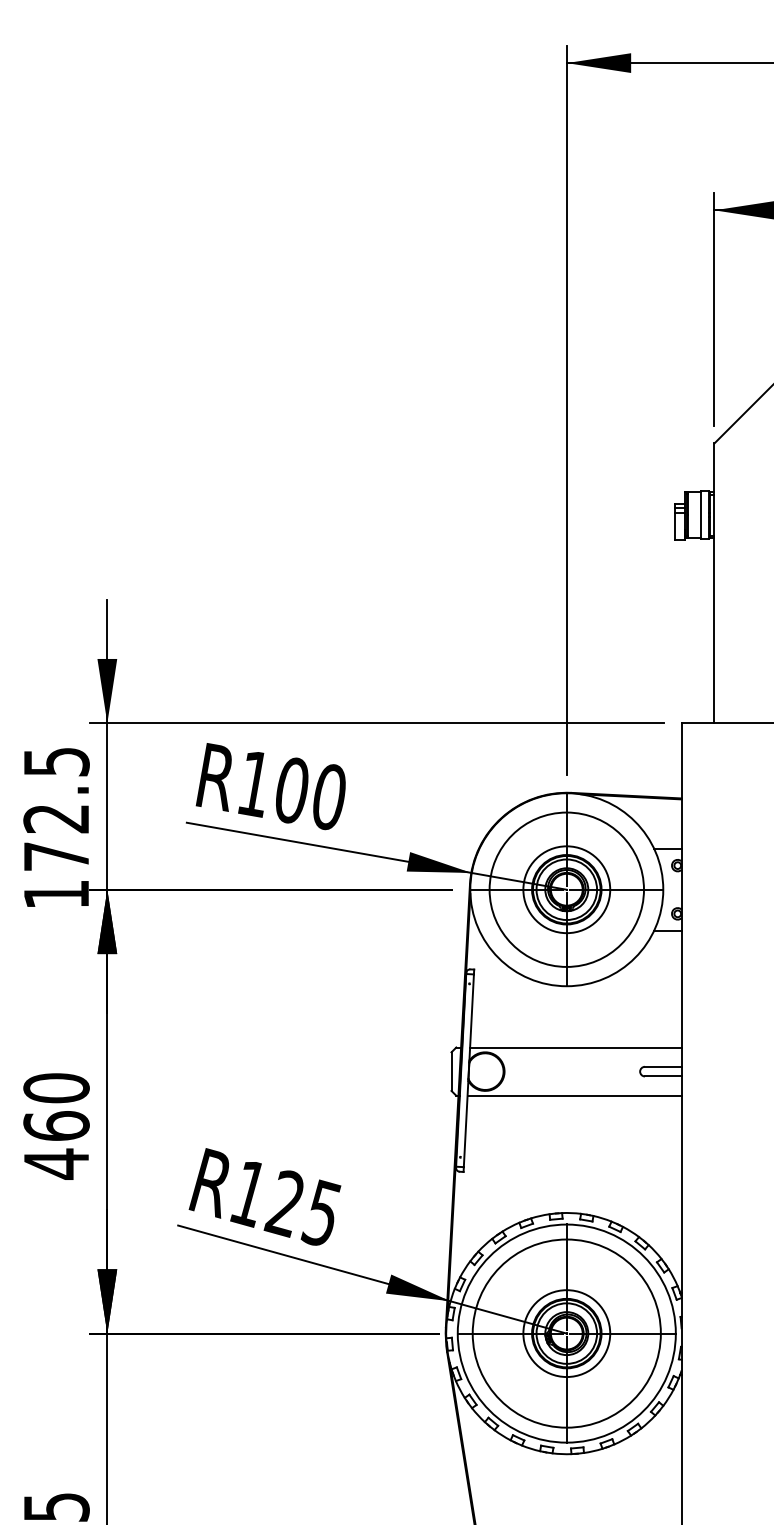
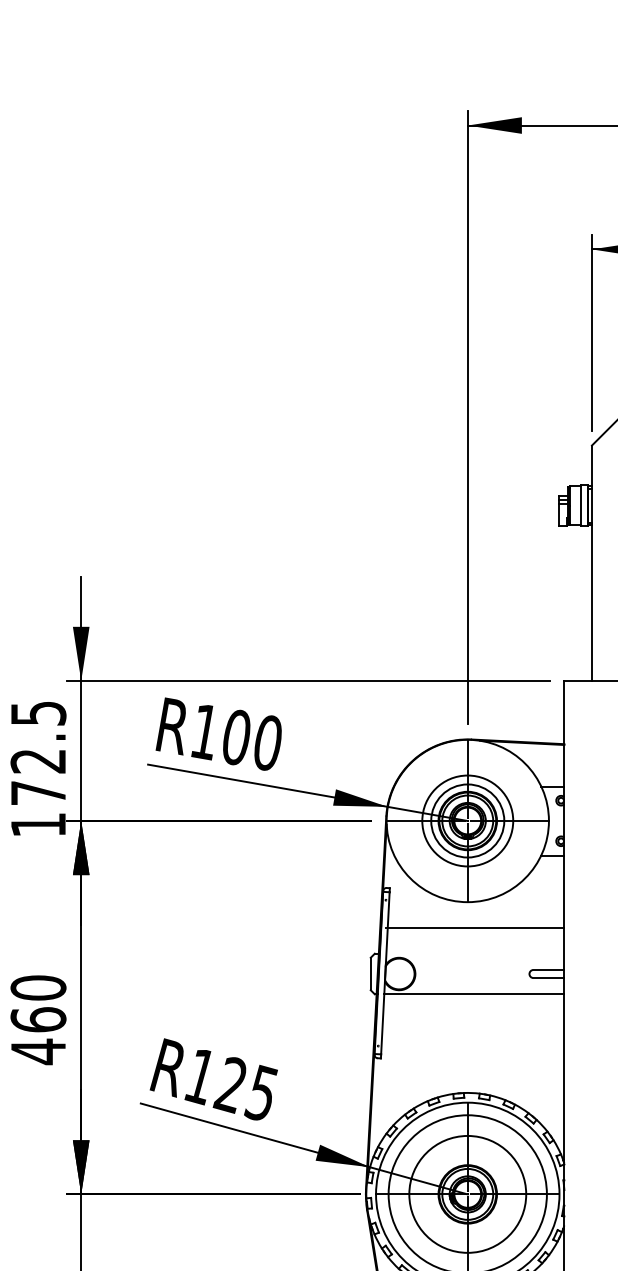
circle: (566, 889) -> (467, 820), size x0.7
line: (575, 1047) -> (475, 928), moved
circle: (566, 1333) -> (467, 1194), size x1.6

